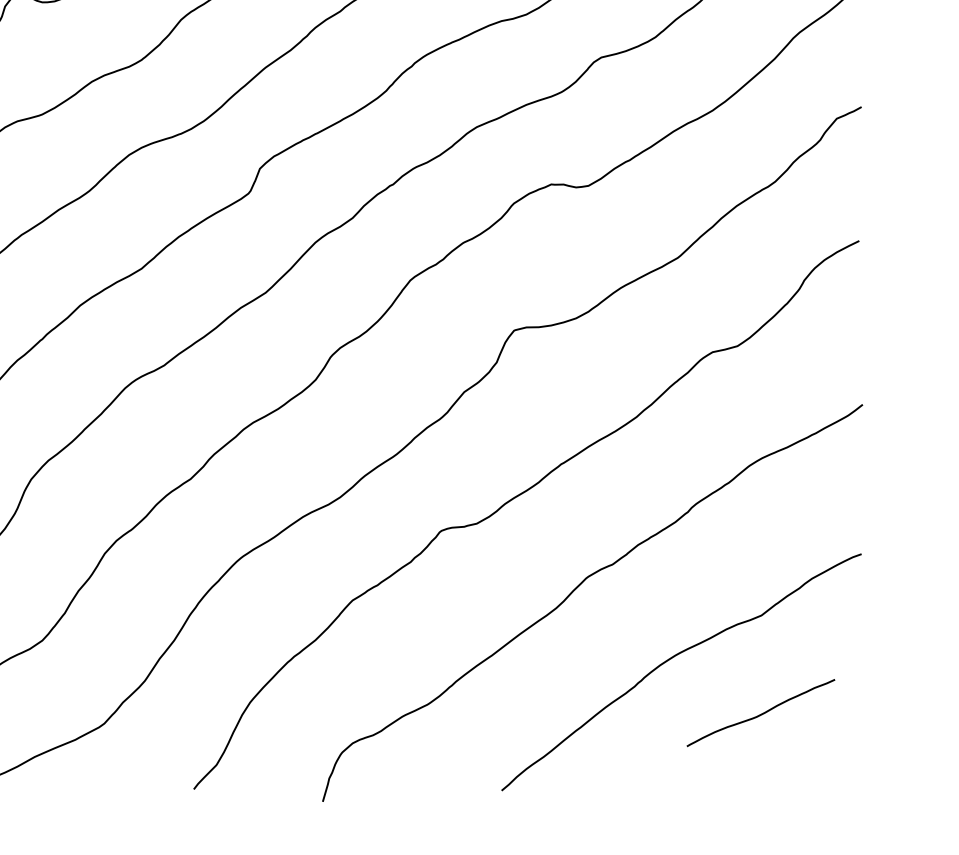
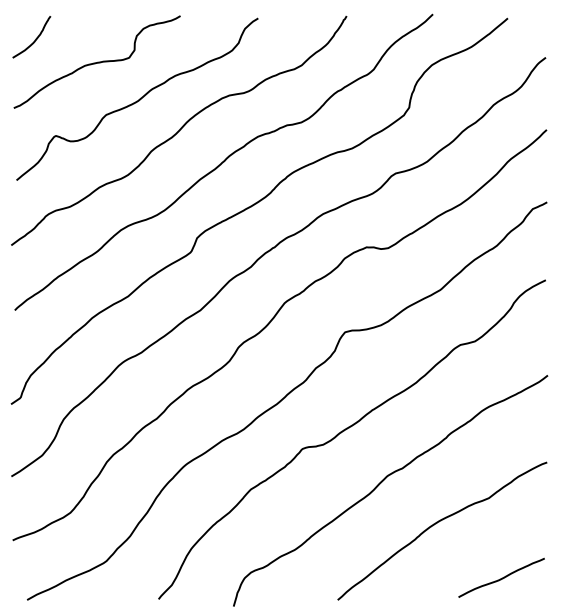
curve: (762, 712) -> (502, 577), moved

